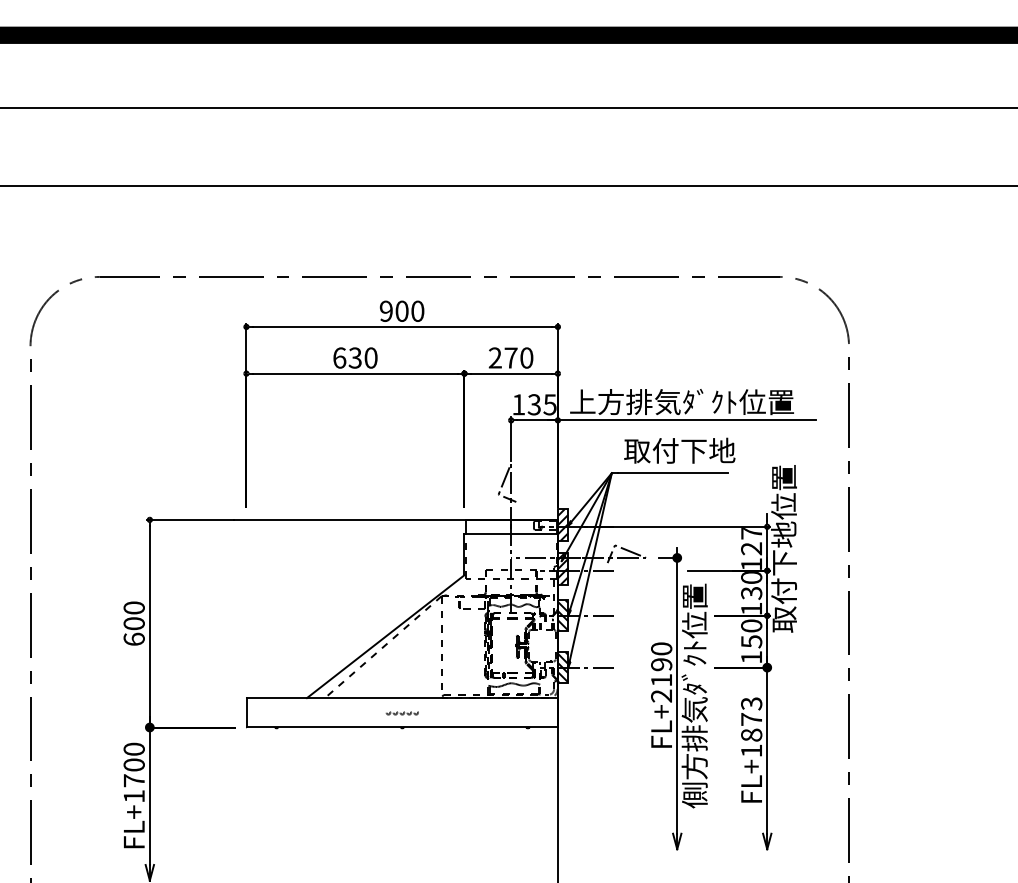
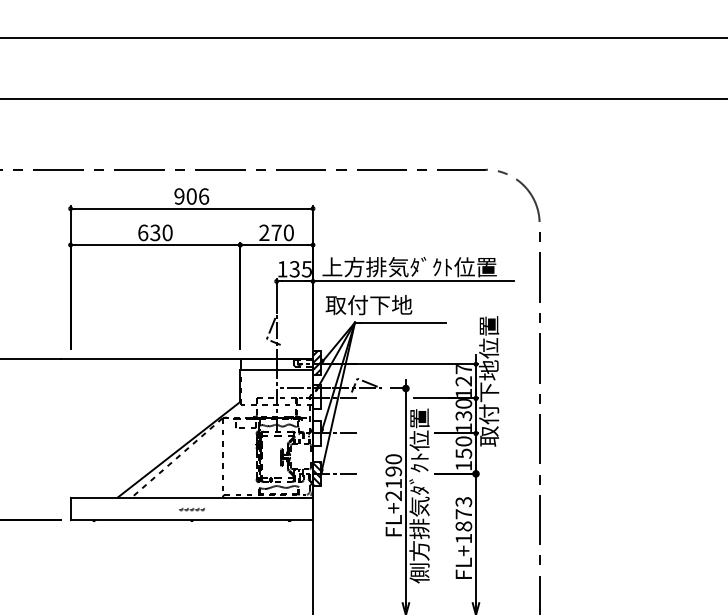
text: (417, 310) -> (203, 195), 900 -> 906
text: (679, 450) -> (368, 304), moved
hatch: (562, 568) -> (316, 396), removed
hatch: (562, 615) -> (316, 433), removed

